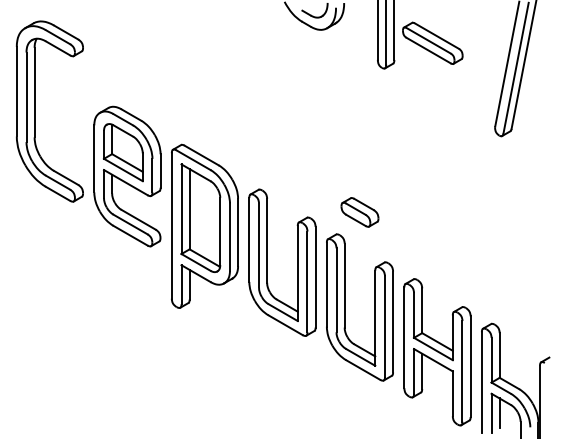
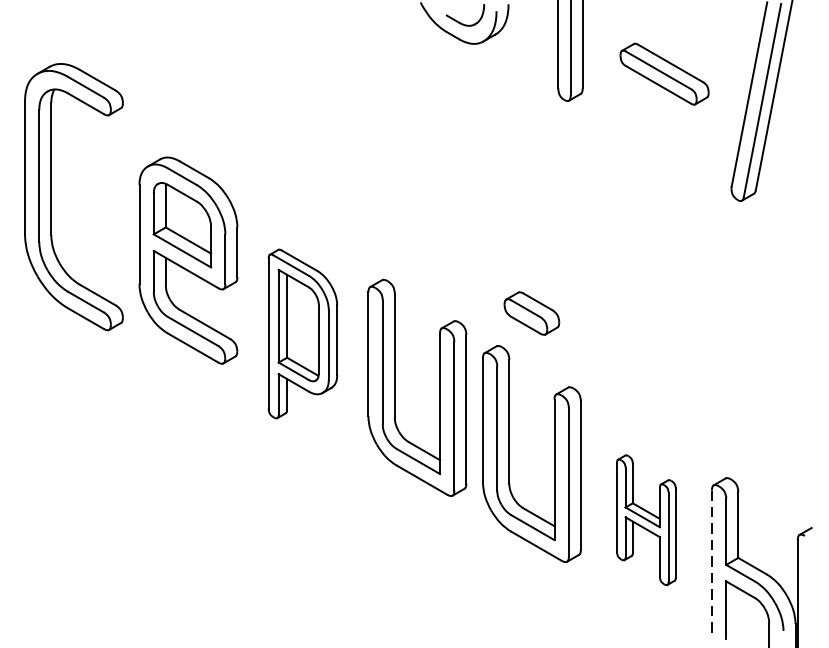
part: (432, 42) -> (664, 72), moved
part: (35, 111) -> (52, 196), moved
part: (204, 225) -> (302, 332), size x0.7
part: (437, 352) -> (646, 520), size x0.6
line: (481, 383) -> (711, 566), solid -> dashed
line: (499, 413) -> (737, 610), removed

